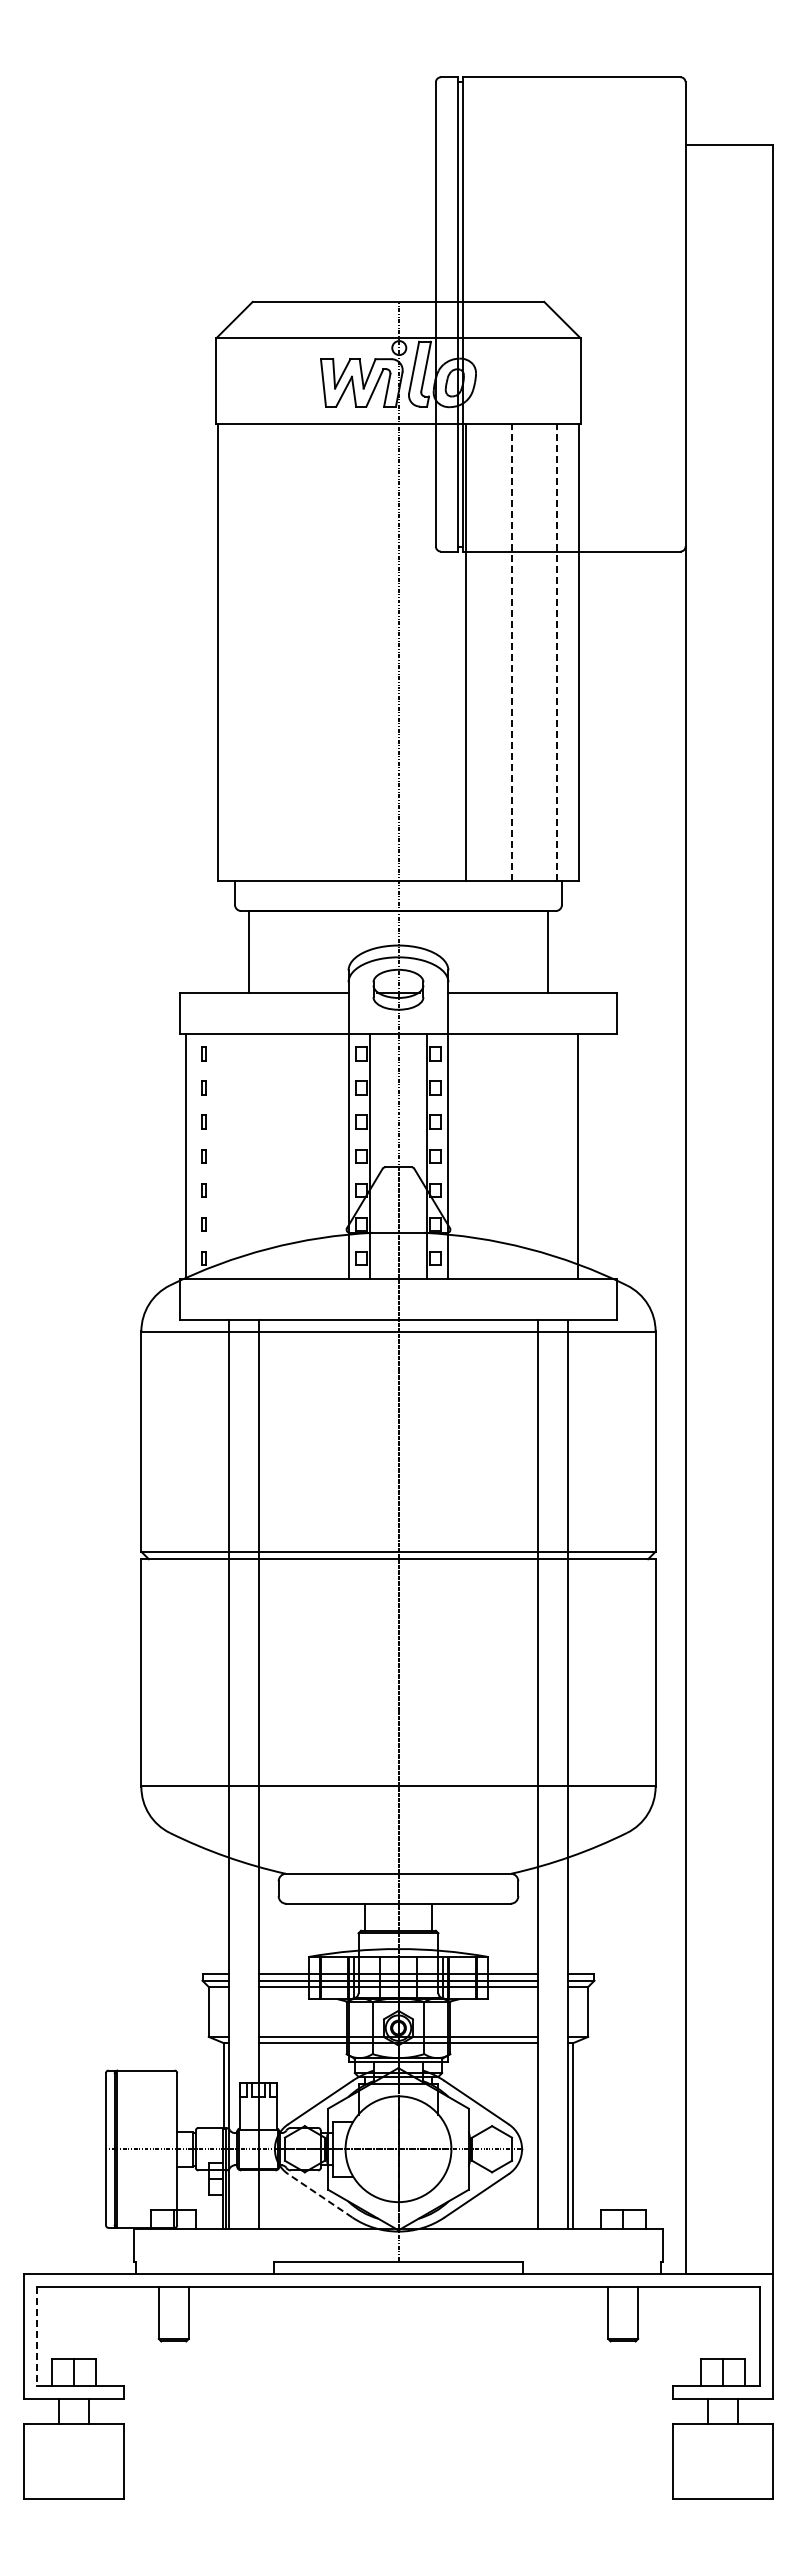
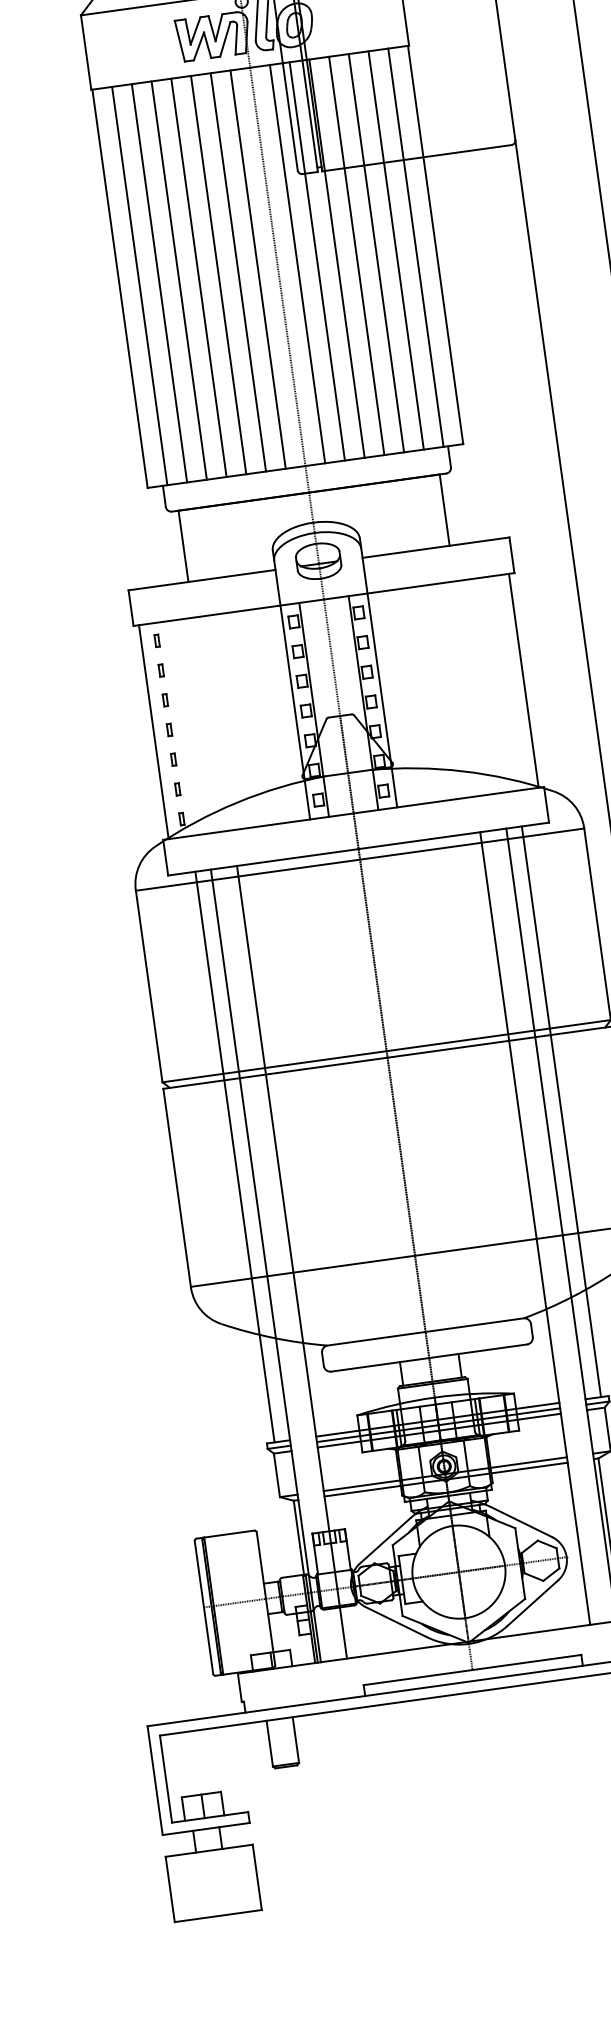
line: (240, 651) -> (140, 285), added
line: (262, 651) -> (159, 282), added
line: (285, 651) -> (179, 279), added
line: (308, 651) -> (199, 277), added
line: (330, 651) -> (218, 274), added
line: (353, 651) -> (238, 271), added
line: (375, 651) -> (257, 269), added
line: (421, 651) -> (297, 263), added
line: (443, 651) -> (316, 260), added
line: (488, 651) -> (356, 255), added
line: (511, 651) -> (376, 252), dashed -> solid
line: (534, 651) -> (396, 249), added
line: (556, 651) -> (415, 247), dashed -> solid
line: (577, 1156) -> (523, 680), moved
line: (211, 1646) -> (235, 1156), added
line: (585, 1646) -> (561, 1111), added
line: (320, 2195) -> (396, 1621), dashed -> solid
line: (36, 2336) -> (165, 1779), dashed -> solid

